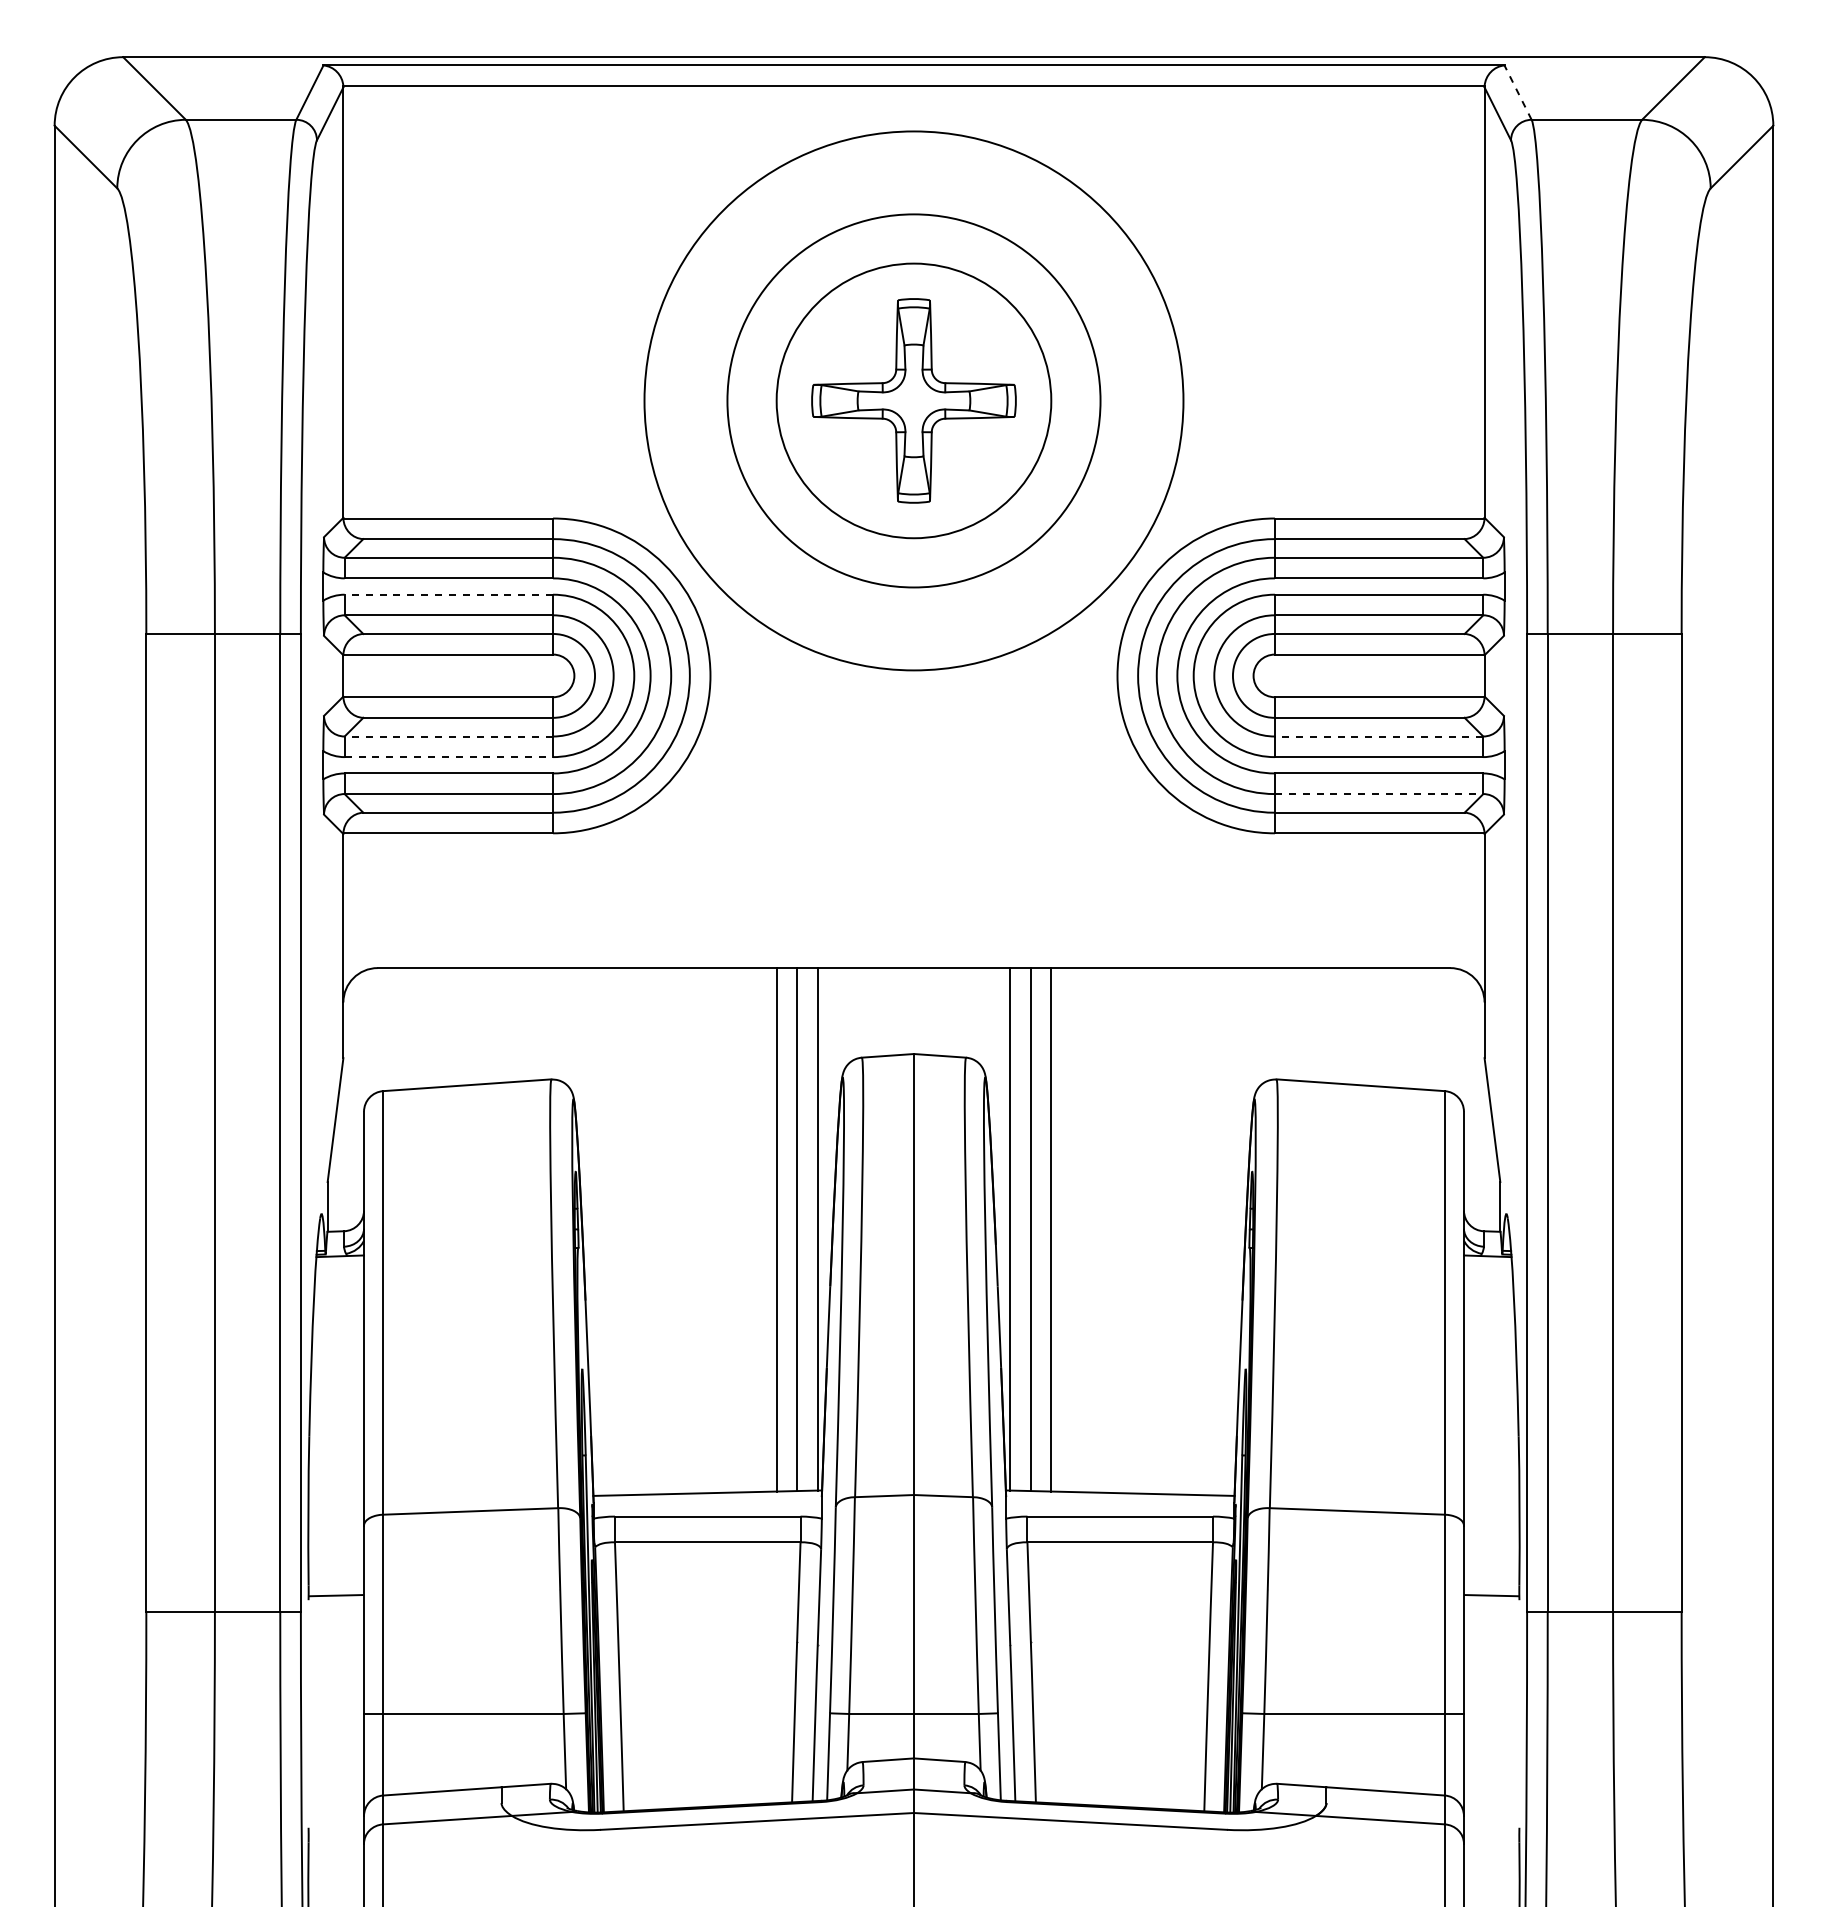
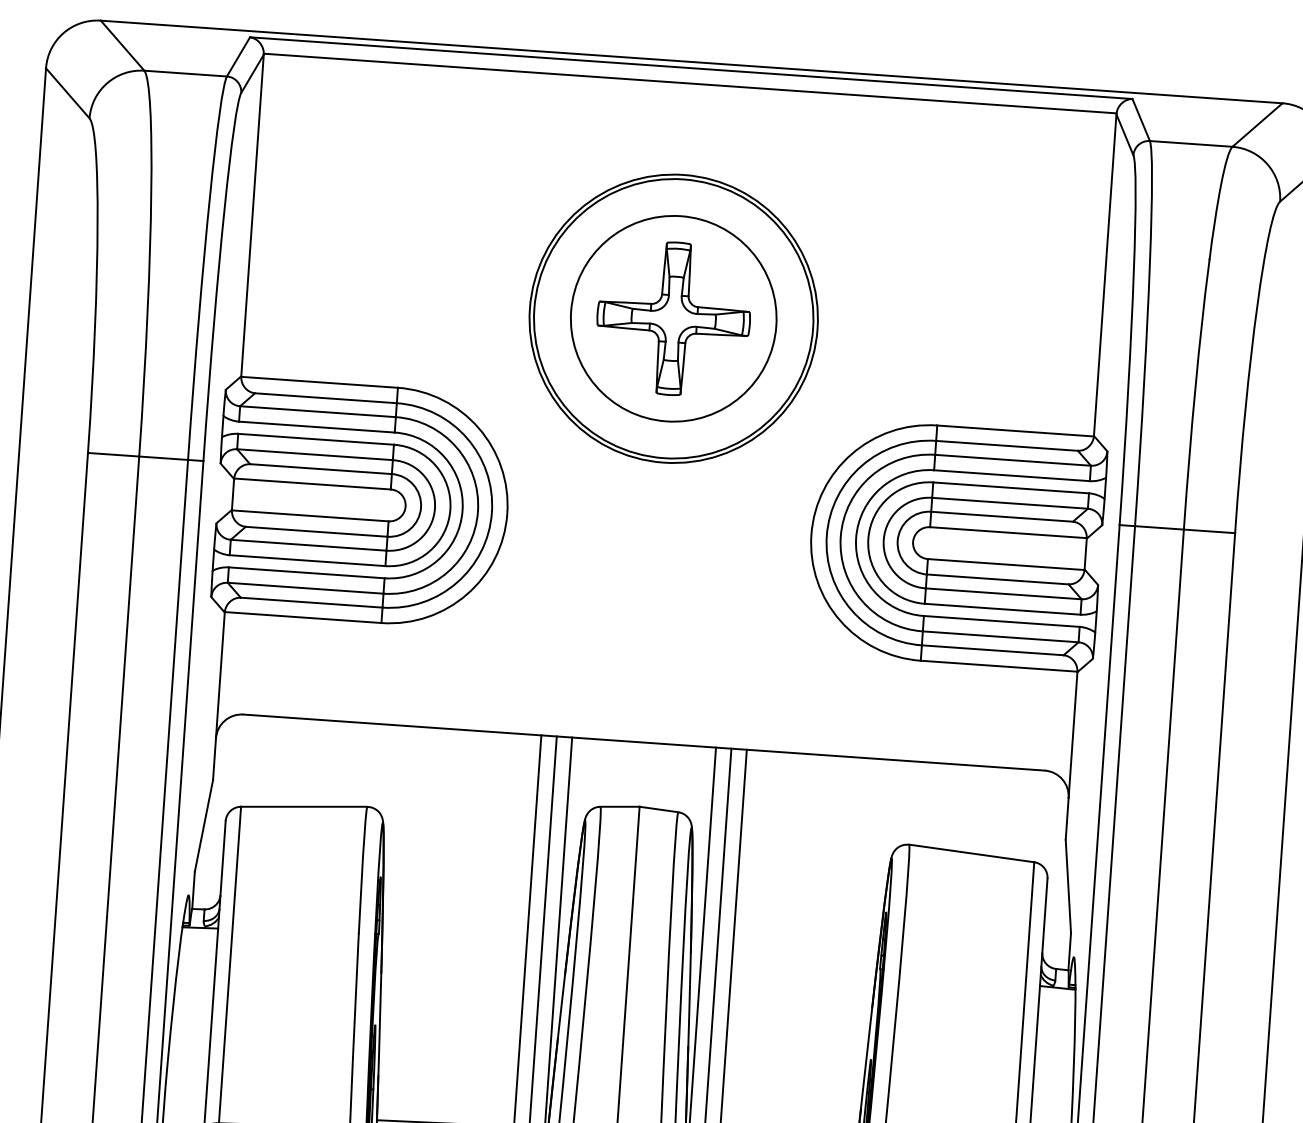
line: (1517, 92) -> (1140, 119), dashed -> solid
circle: (913, 400) -> (673, 318), size x0.71
line: (448, 594) -> (315, 439), dashed -> solid
line: (448, 736) -> (308, 545), dashed -> solid
line: (1378, 736) -> (1003, 593), dashed -> solid
line: (449, 757) -> (308, 560), dashed -> solid
line: (1379, 794) -> (1000, 637), dashed -> solid

